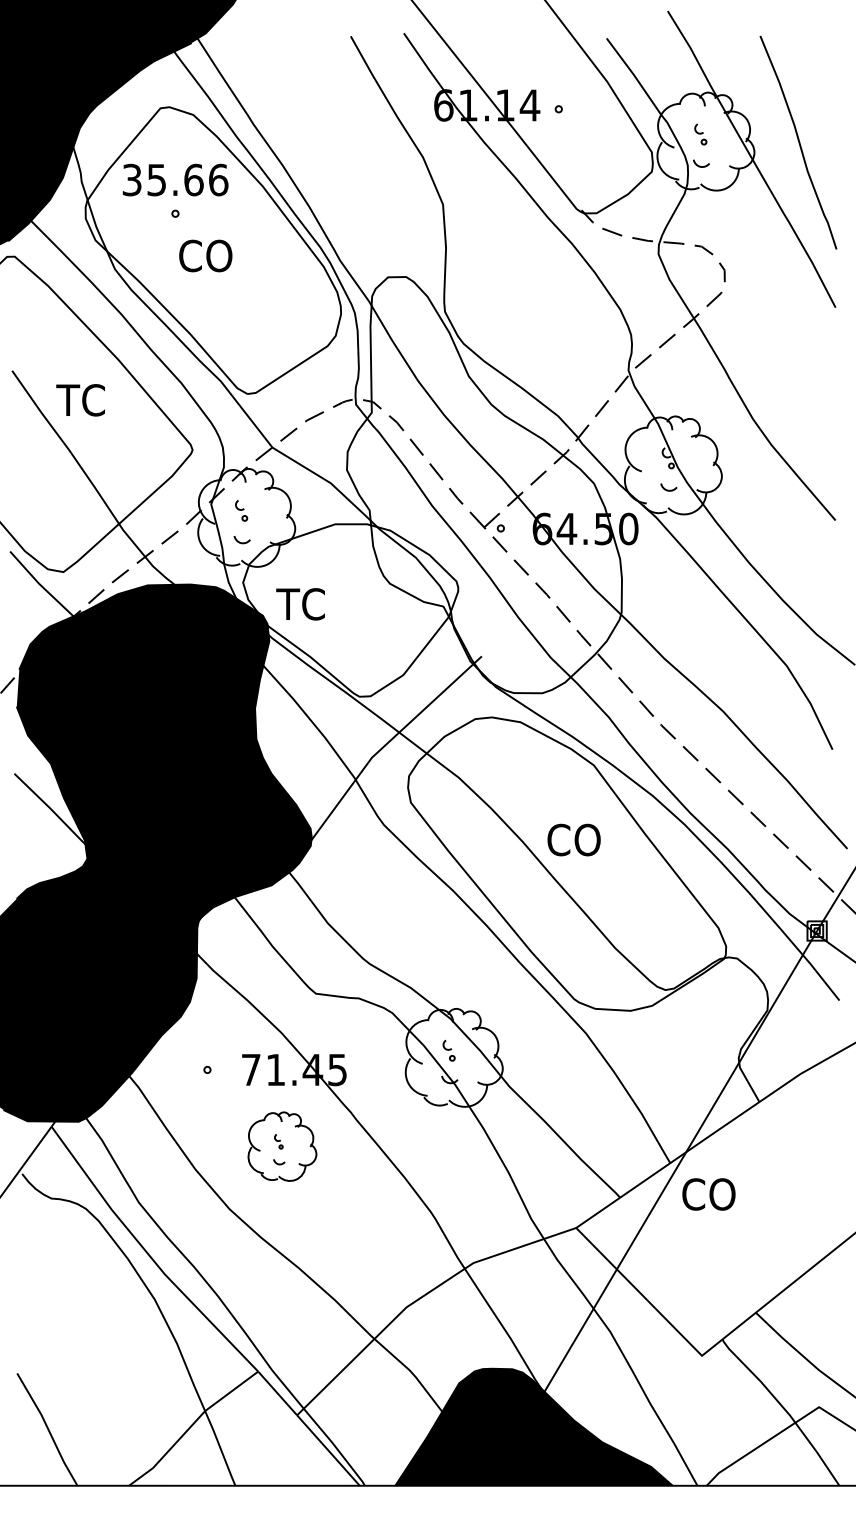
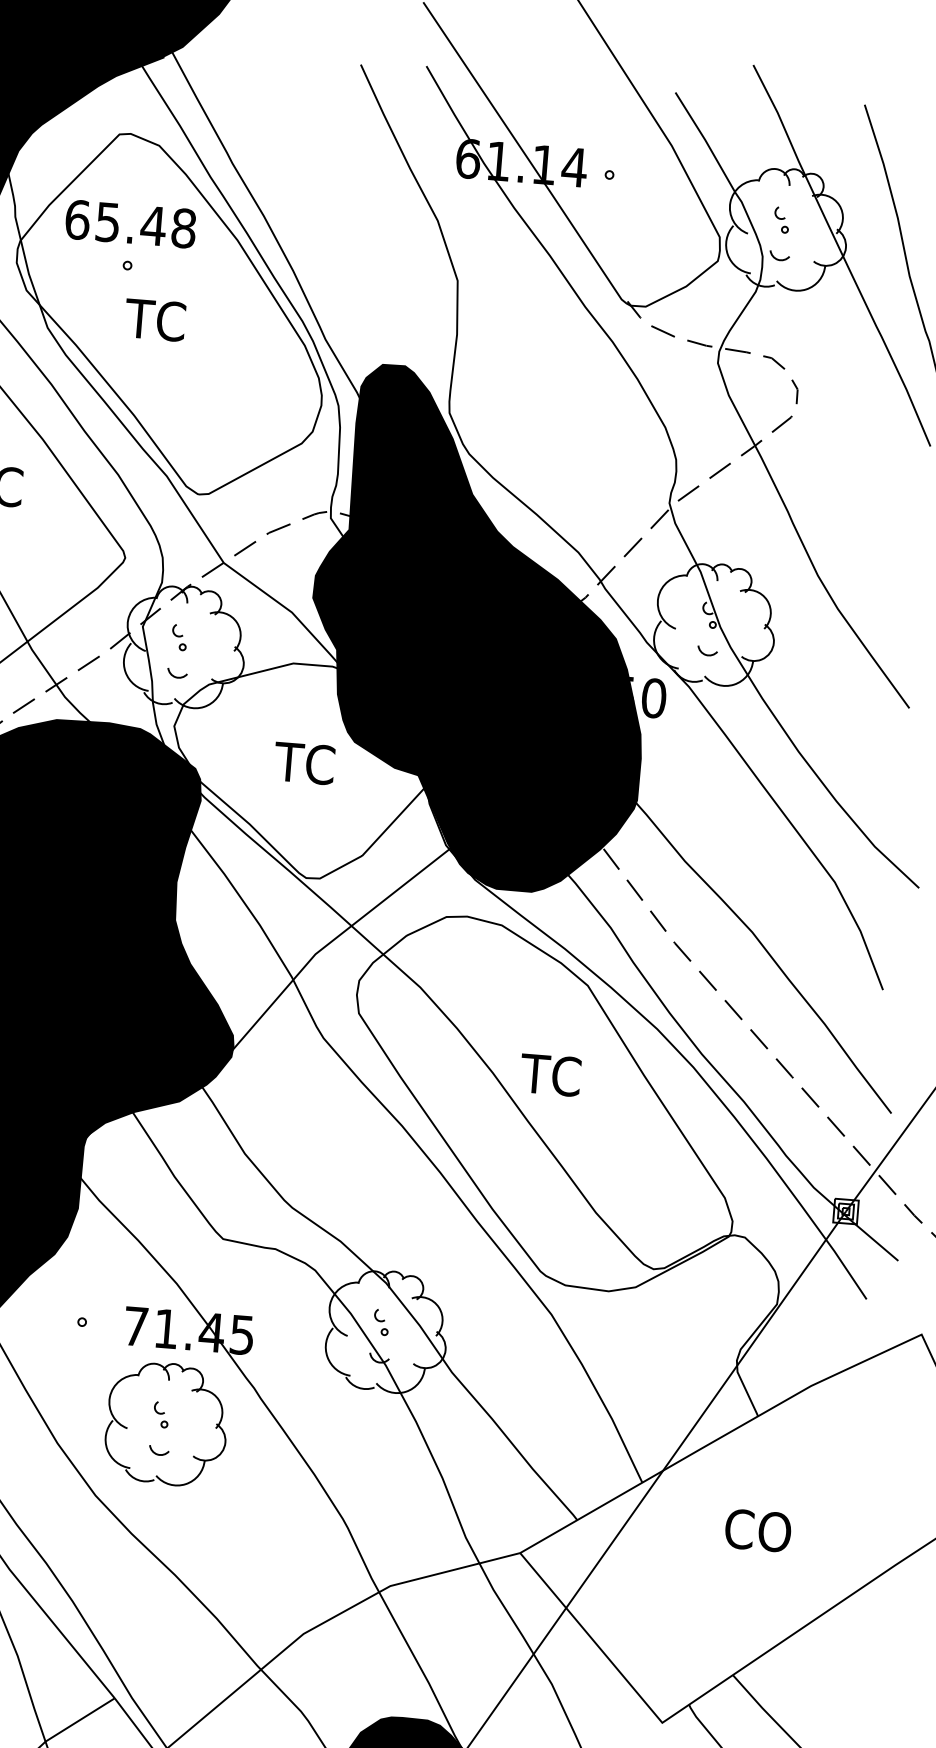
text: (175, 179) -> (130, 223), 35.66 -> 65.48
text: (204, 255) -> (159, 319), CO -> TC
fill: (483, 485) -> (479, 630), added
text: (300, 604) -> (304, 763), moved
text: (572, 839) -> (554, 1074), CO -> TC
part: (282, 1146) -> (166, 1423), size x1.43
text: (708, 1194) -> (757, 1530), moved

